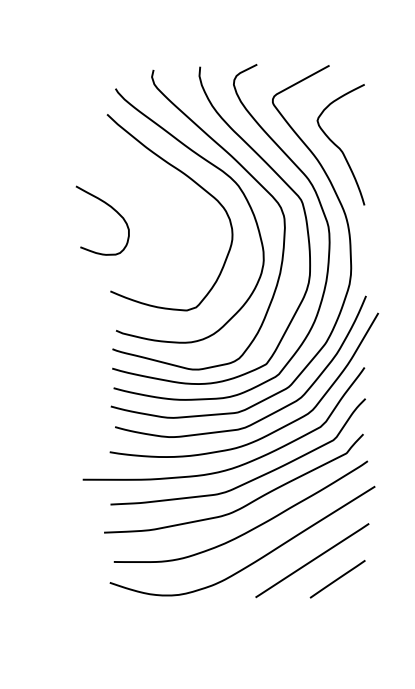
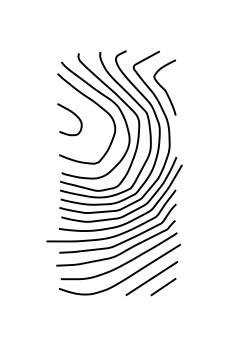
curve: (110, 209) -> (73, 114), moved

